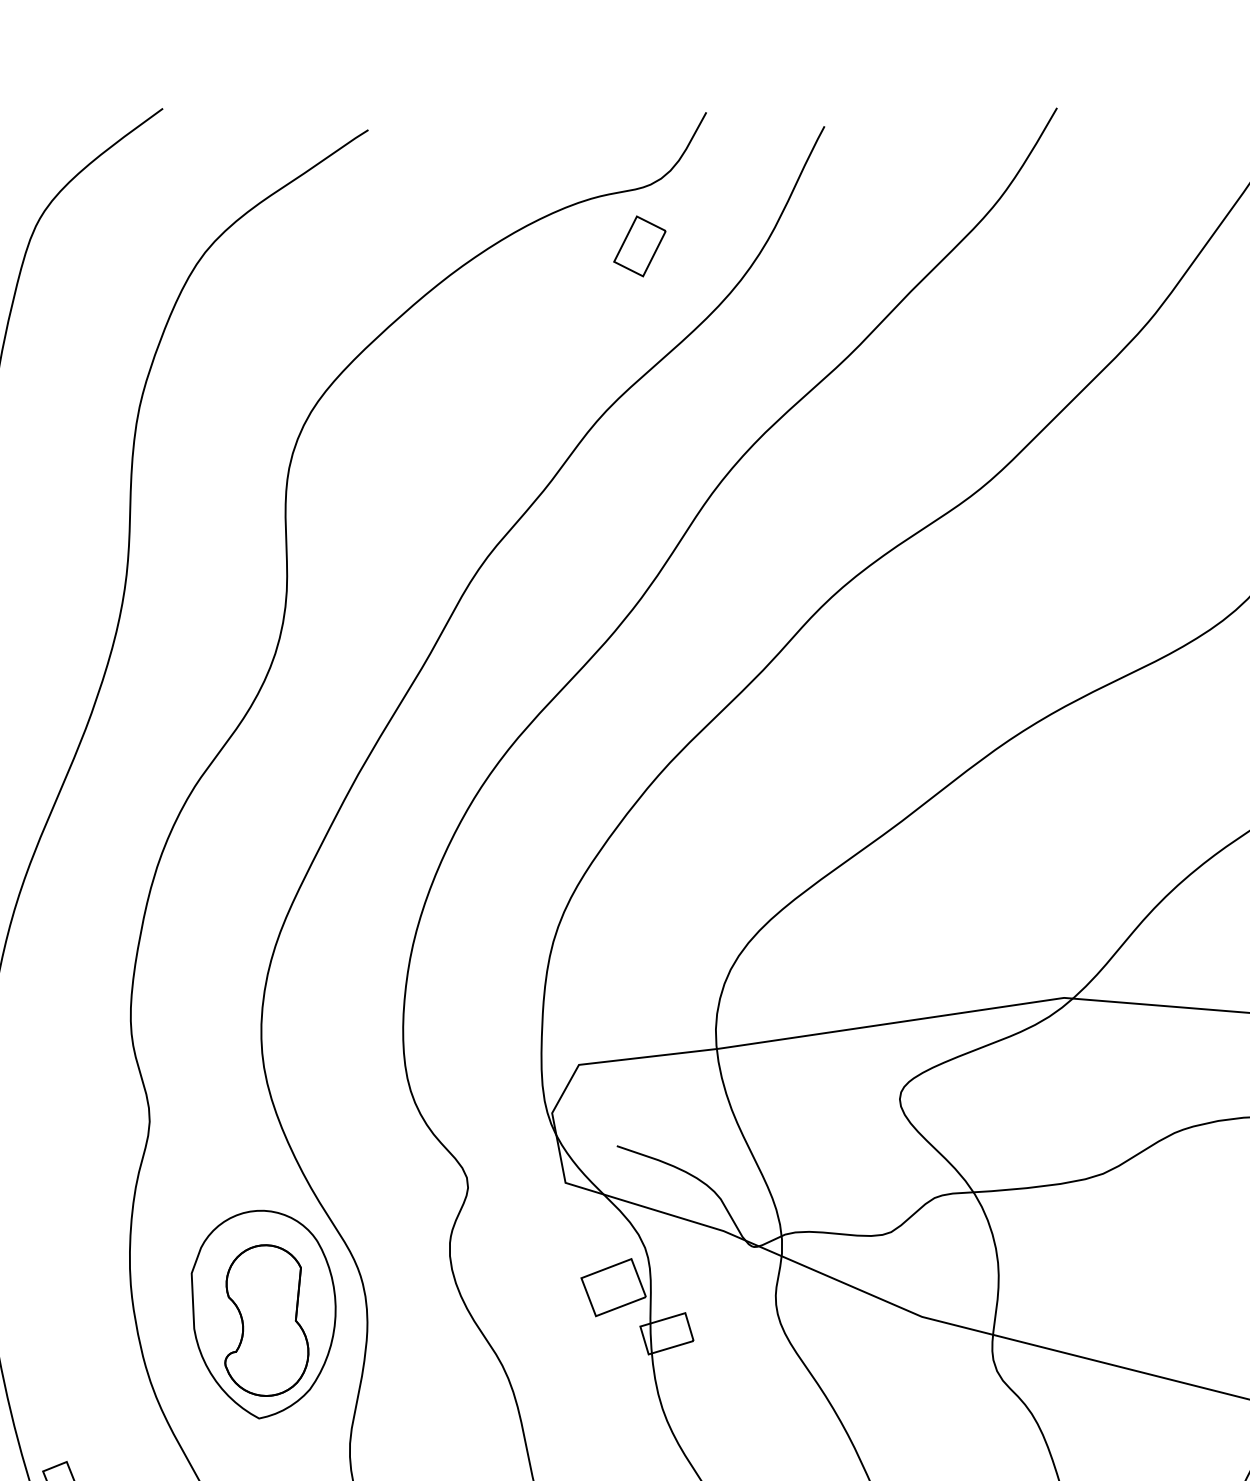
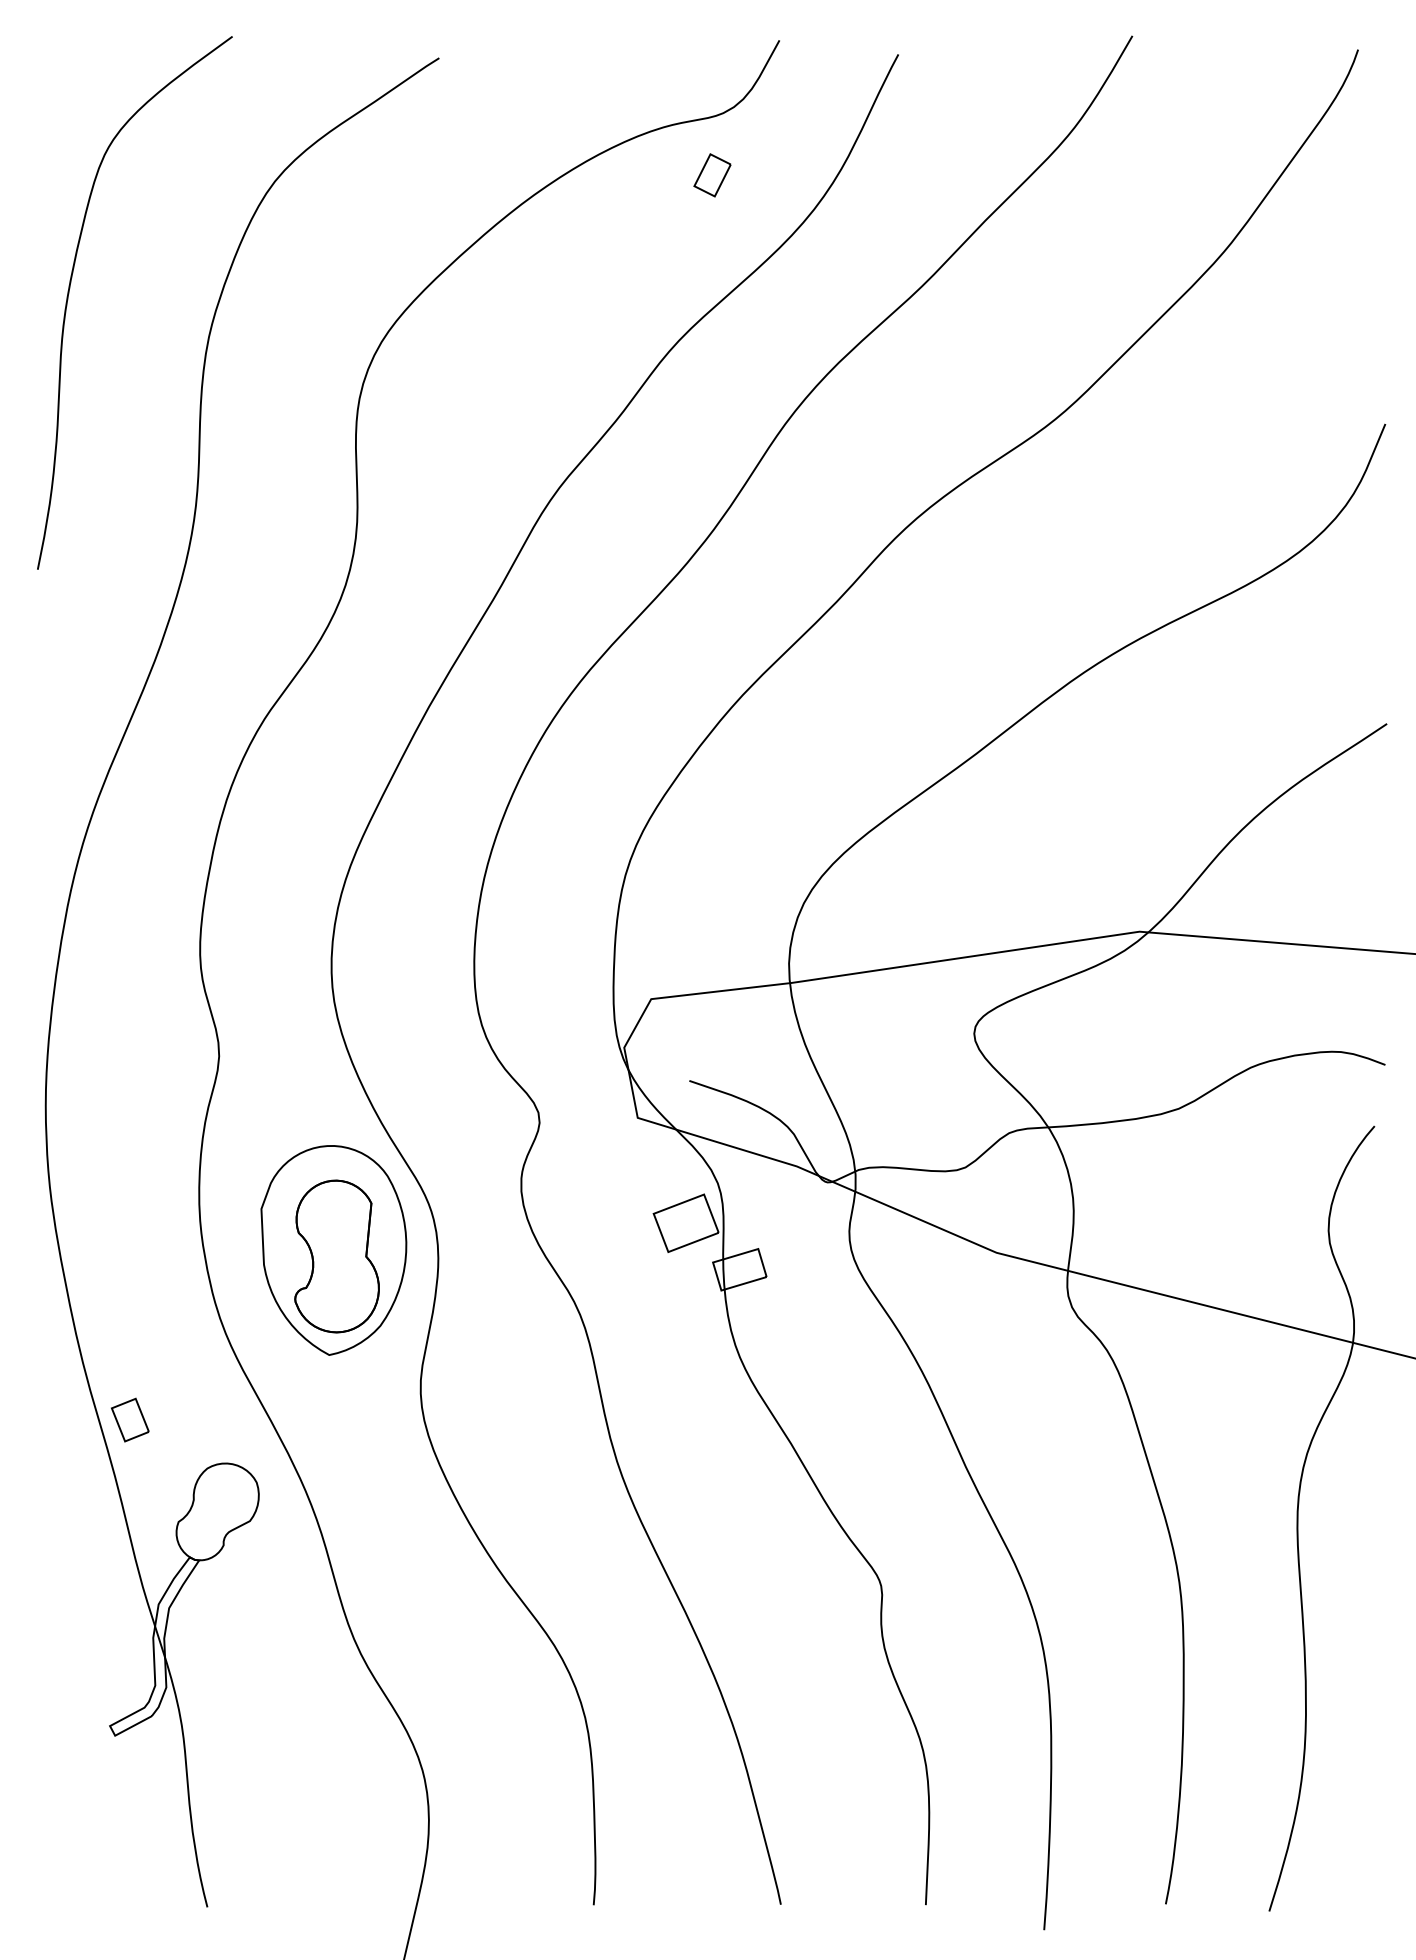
part: (639, 246) -> (712, 175), size x0.7

